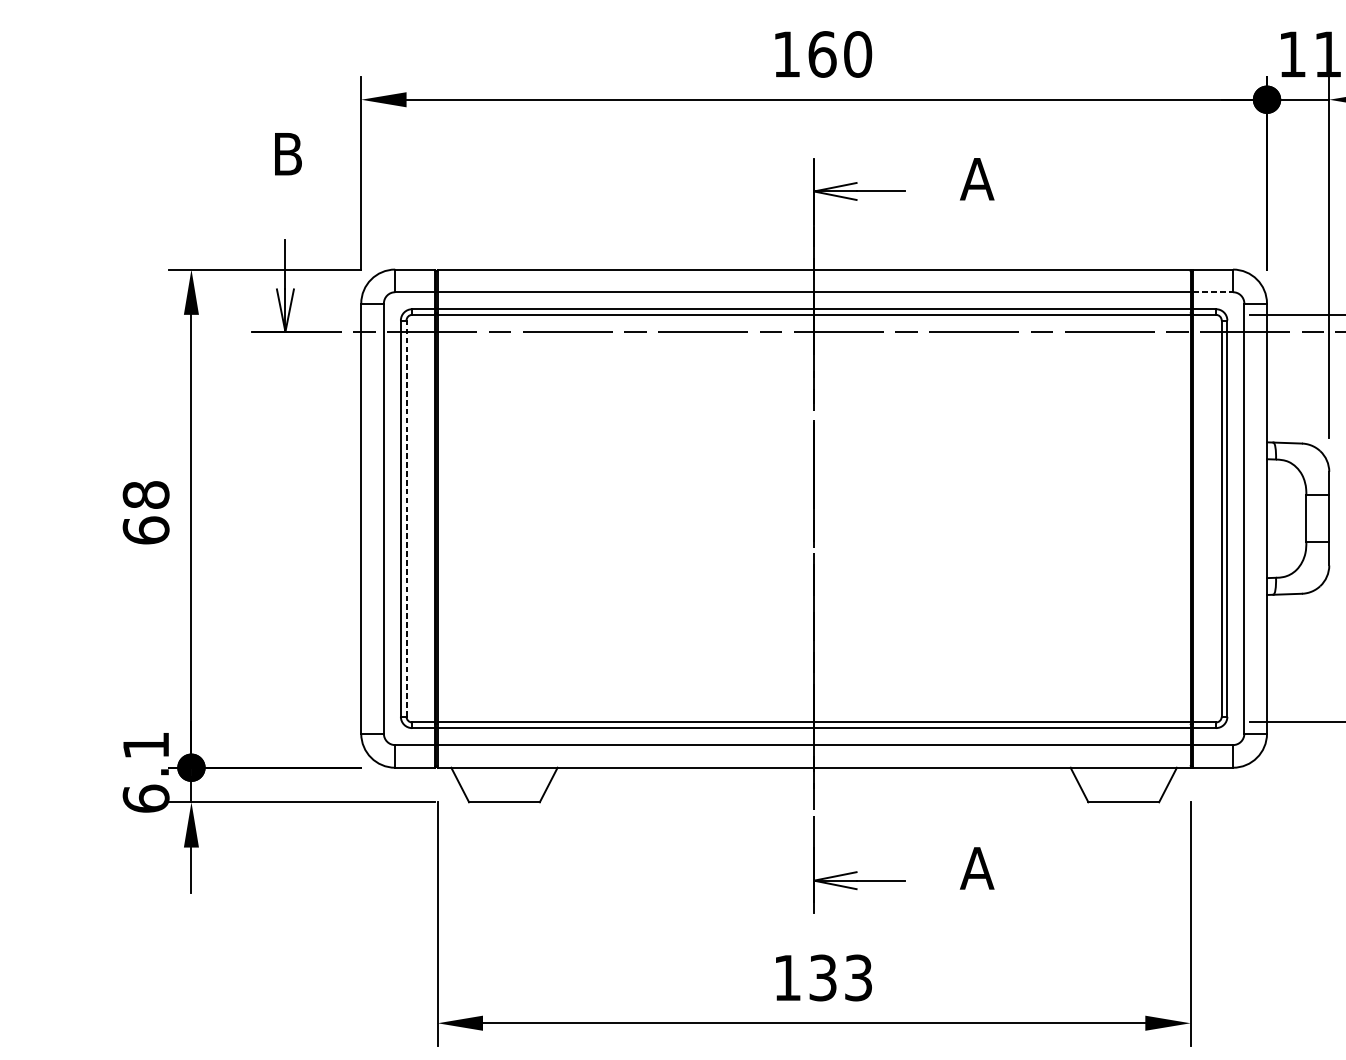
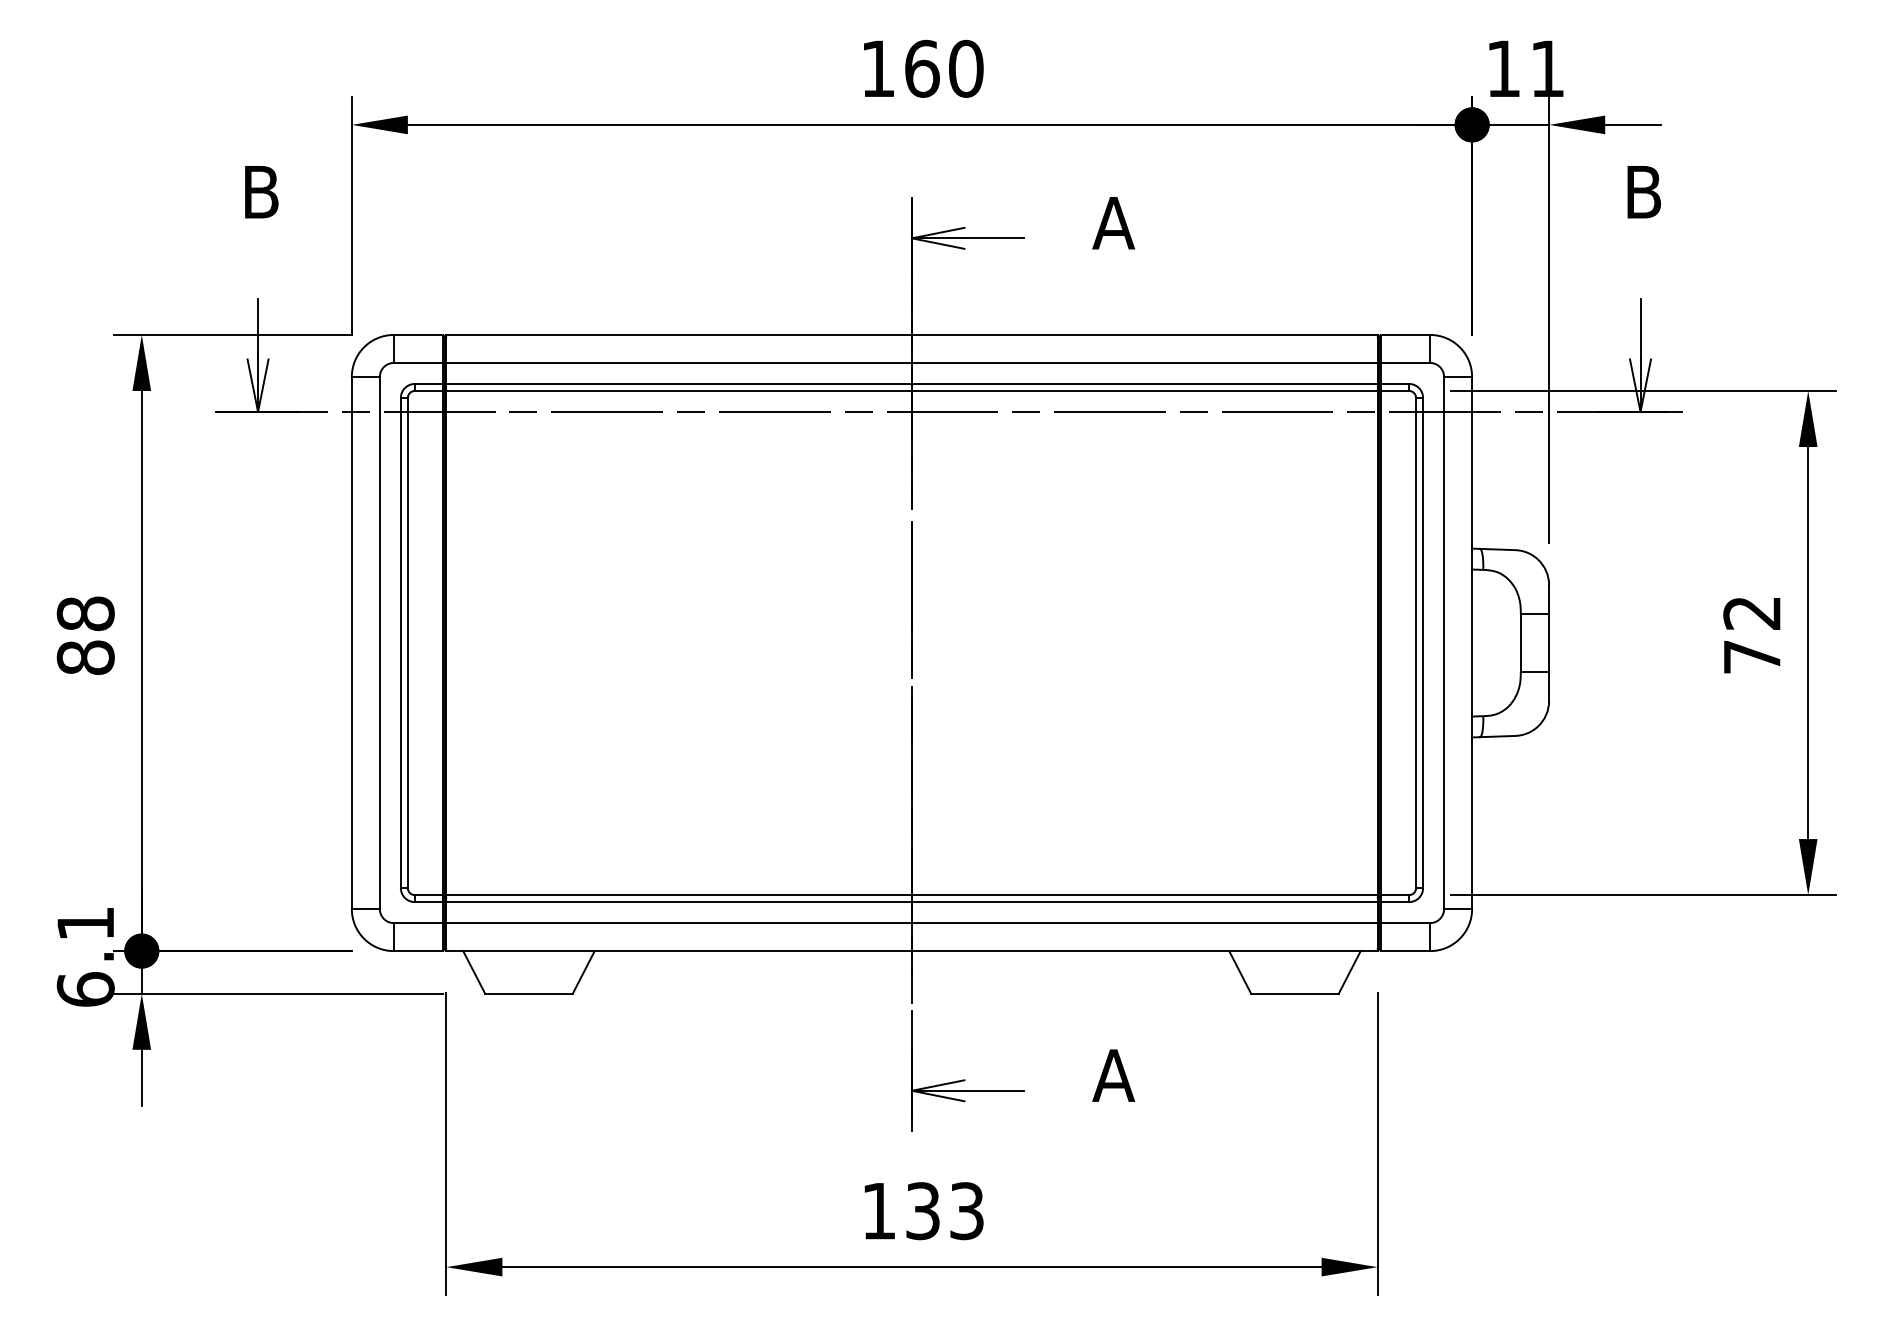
line: (1213, 291) -> (1405, 362), dashed -> solid
line: (406, 518) -> (407, 642), dashed -> solid
text: (145, 530) -> (85, 657), 68 -> 88

